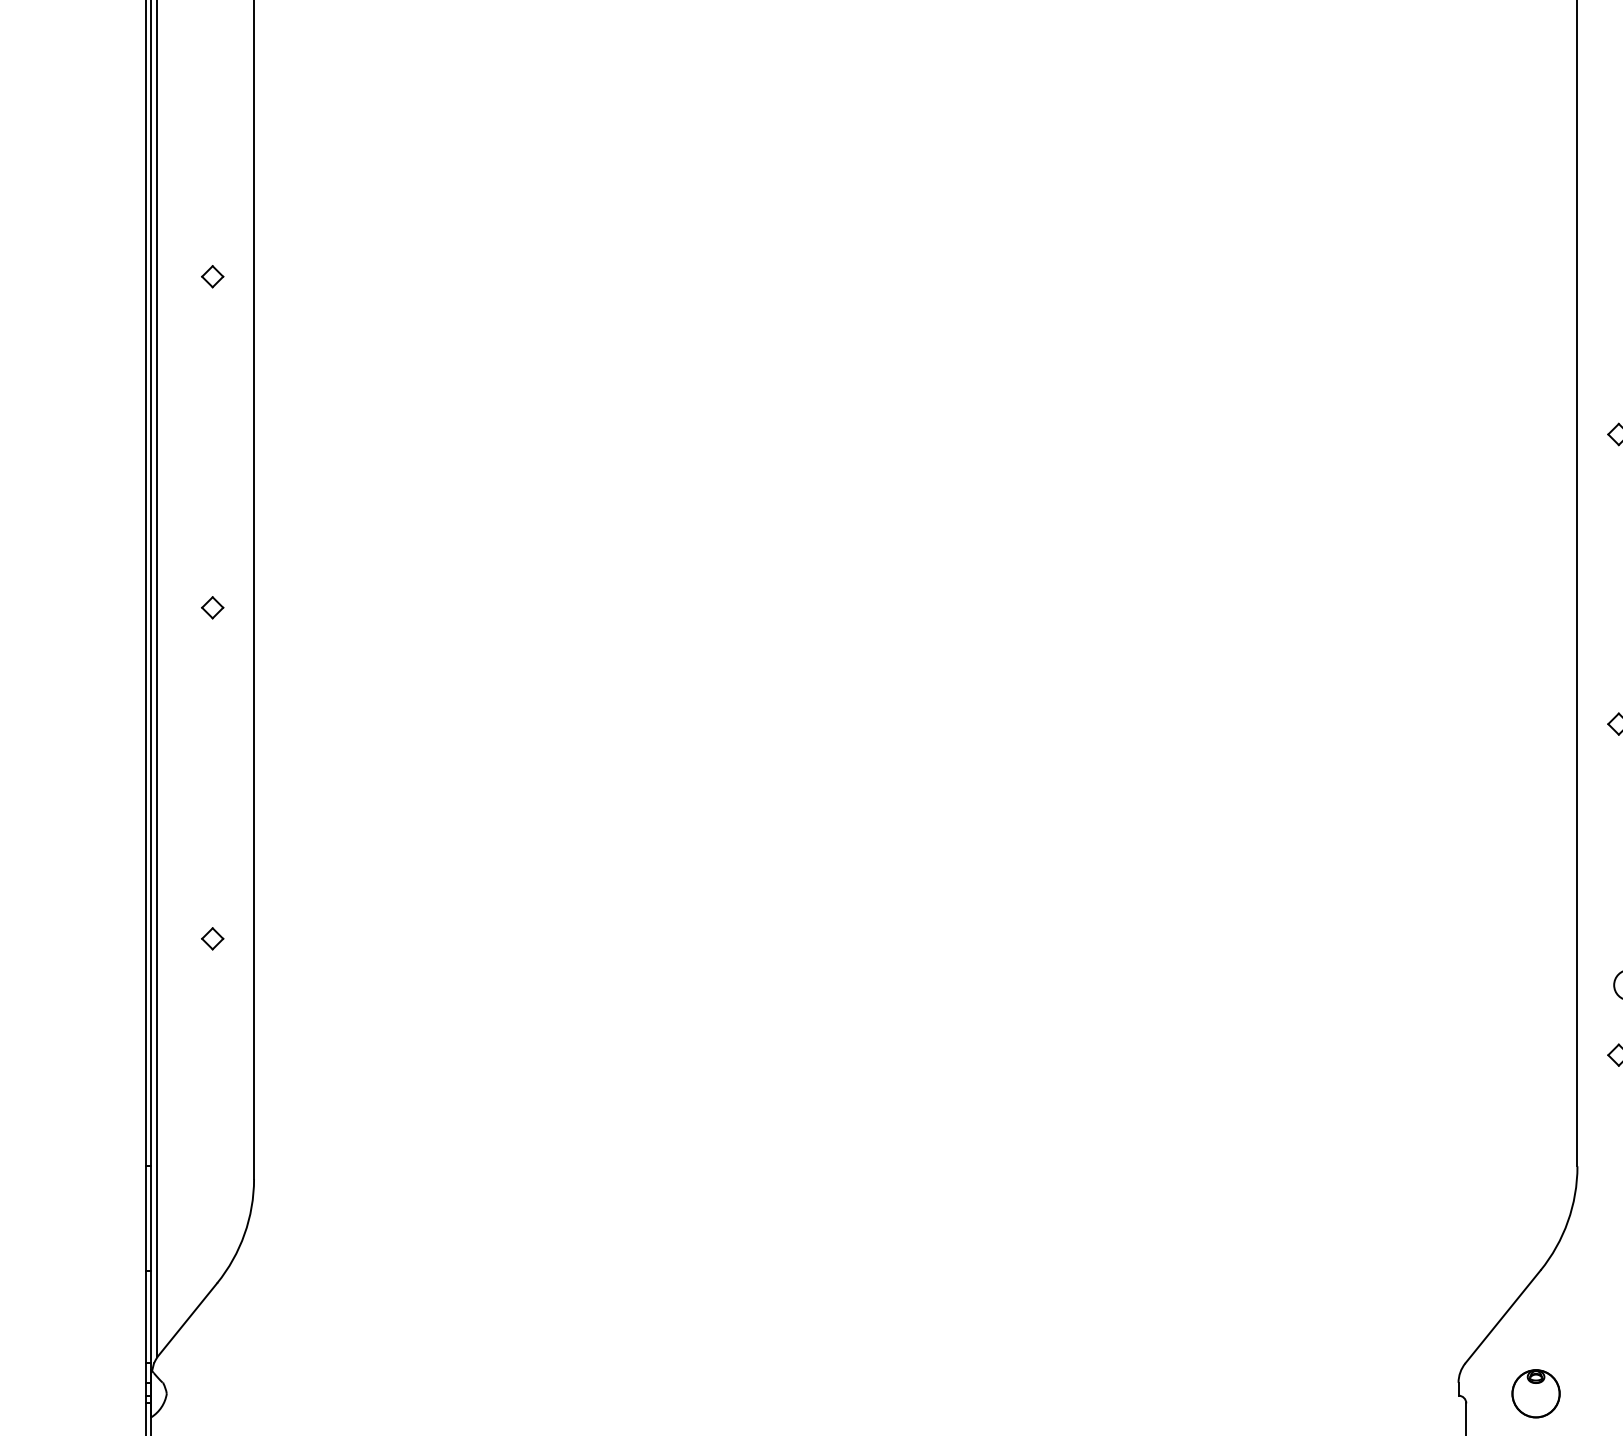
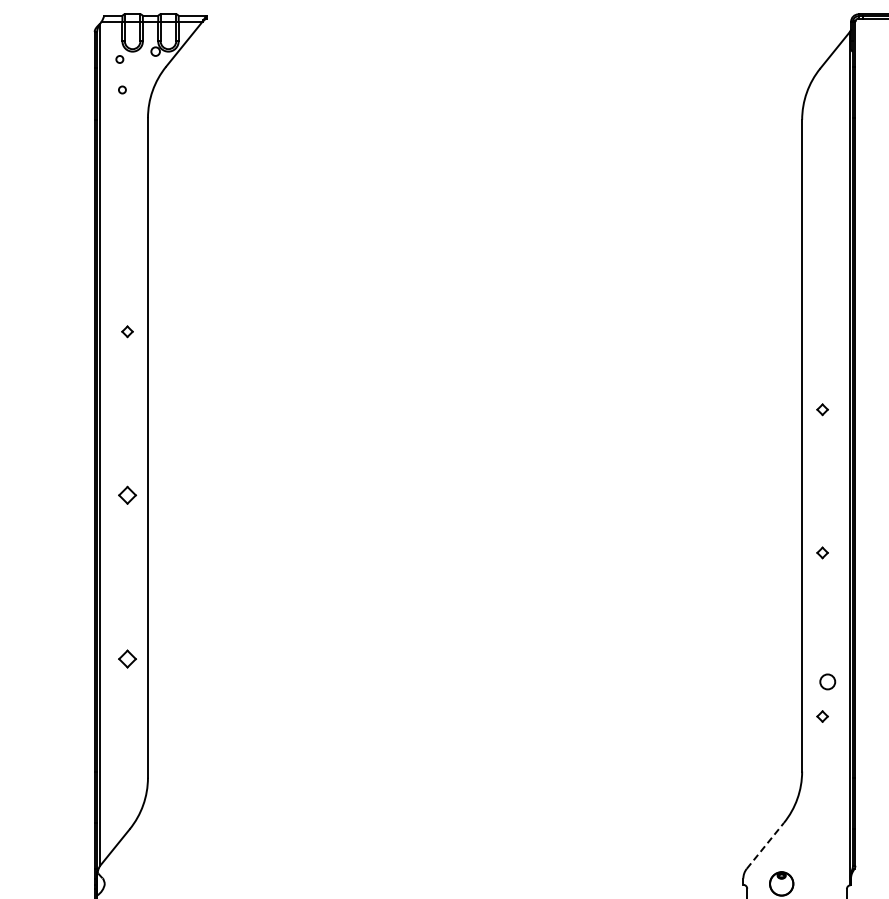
part: (212, 607) -> (127, 495), size x1.6
part: (212, 937) -> (127, 658), size x1.6
line: (1503, 1316) -> (765, 845), solid -> dashed

